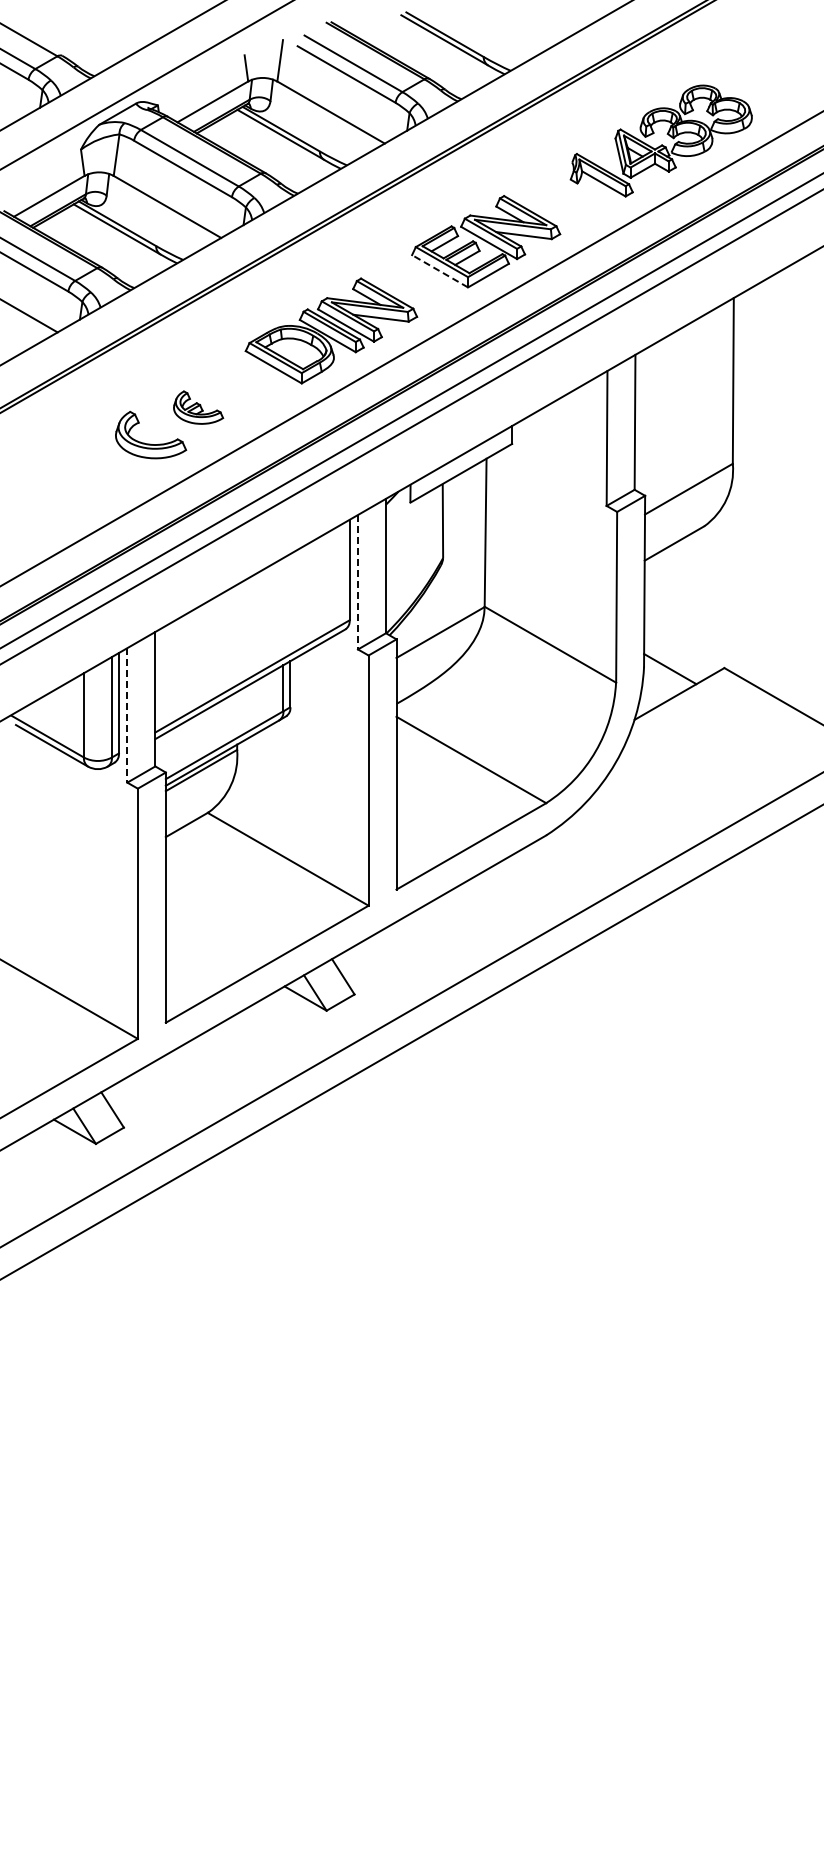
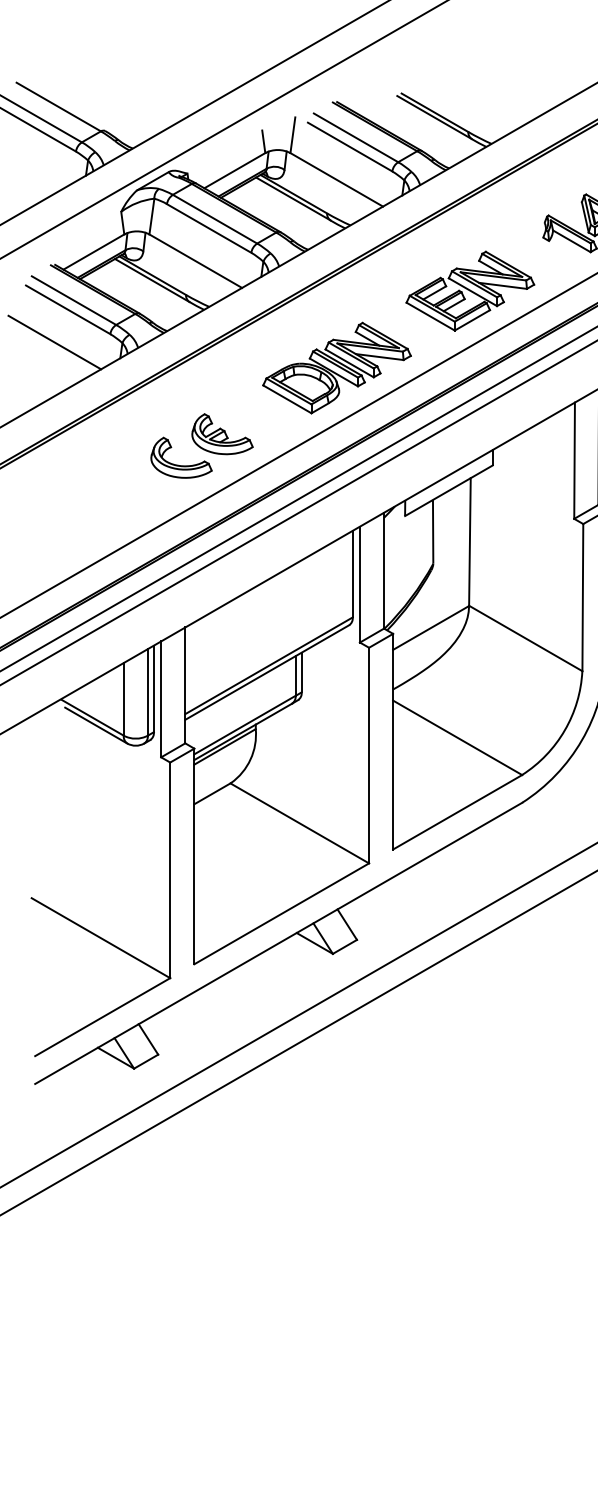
line: (439, 271) -> (430, 316), dashed -> solid
part: (198, 407) -> (222, 434), size x1.43
line: (358, 582) -> (360, 584), dashed -> solid
line: (127, 715) -> (161, 699), dashed -> solid

